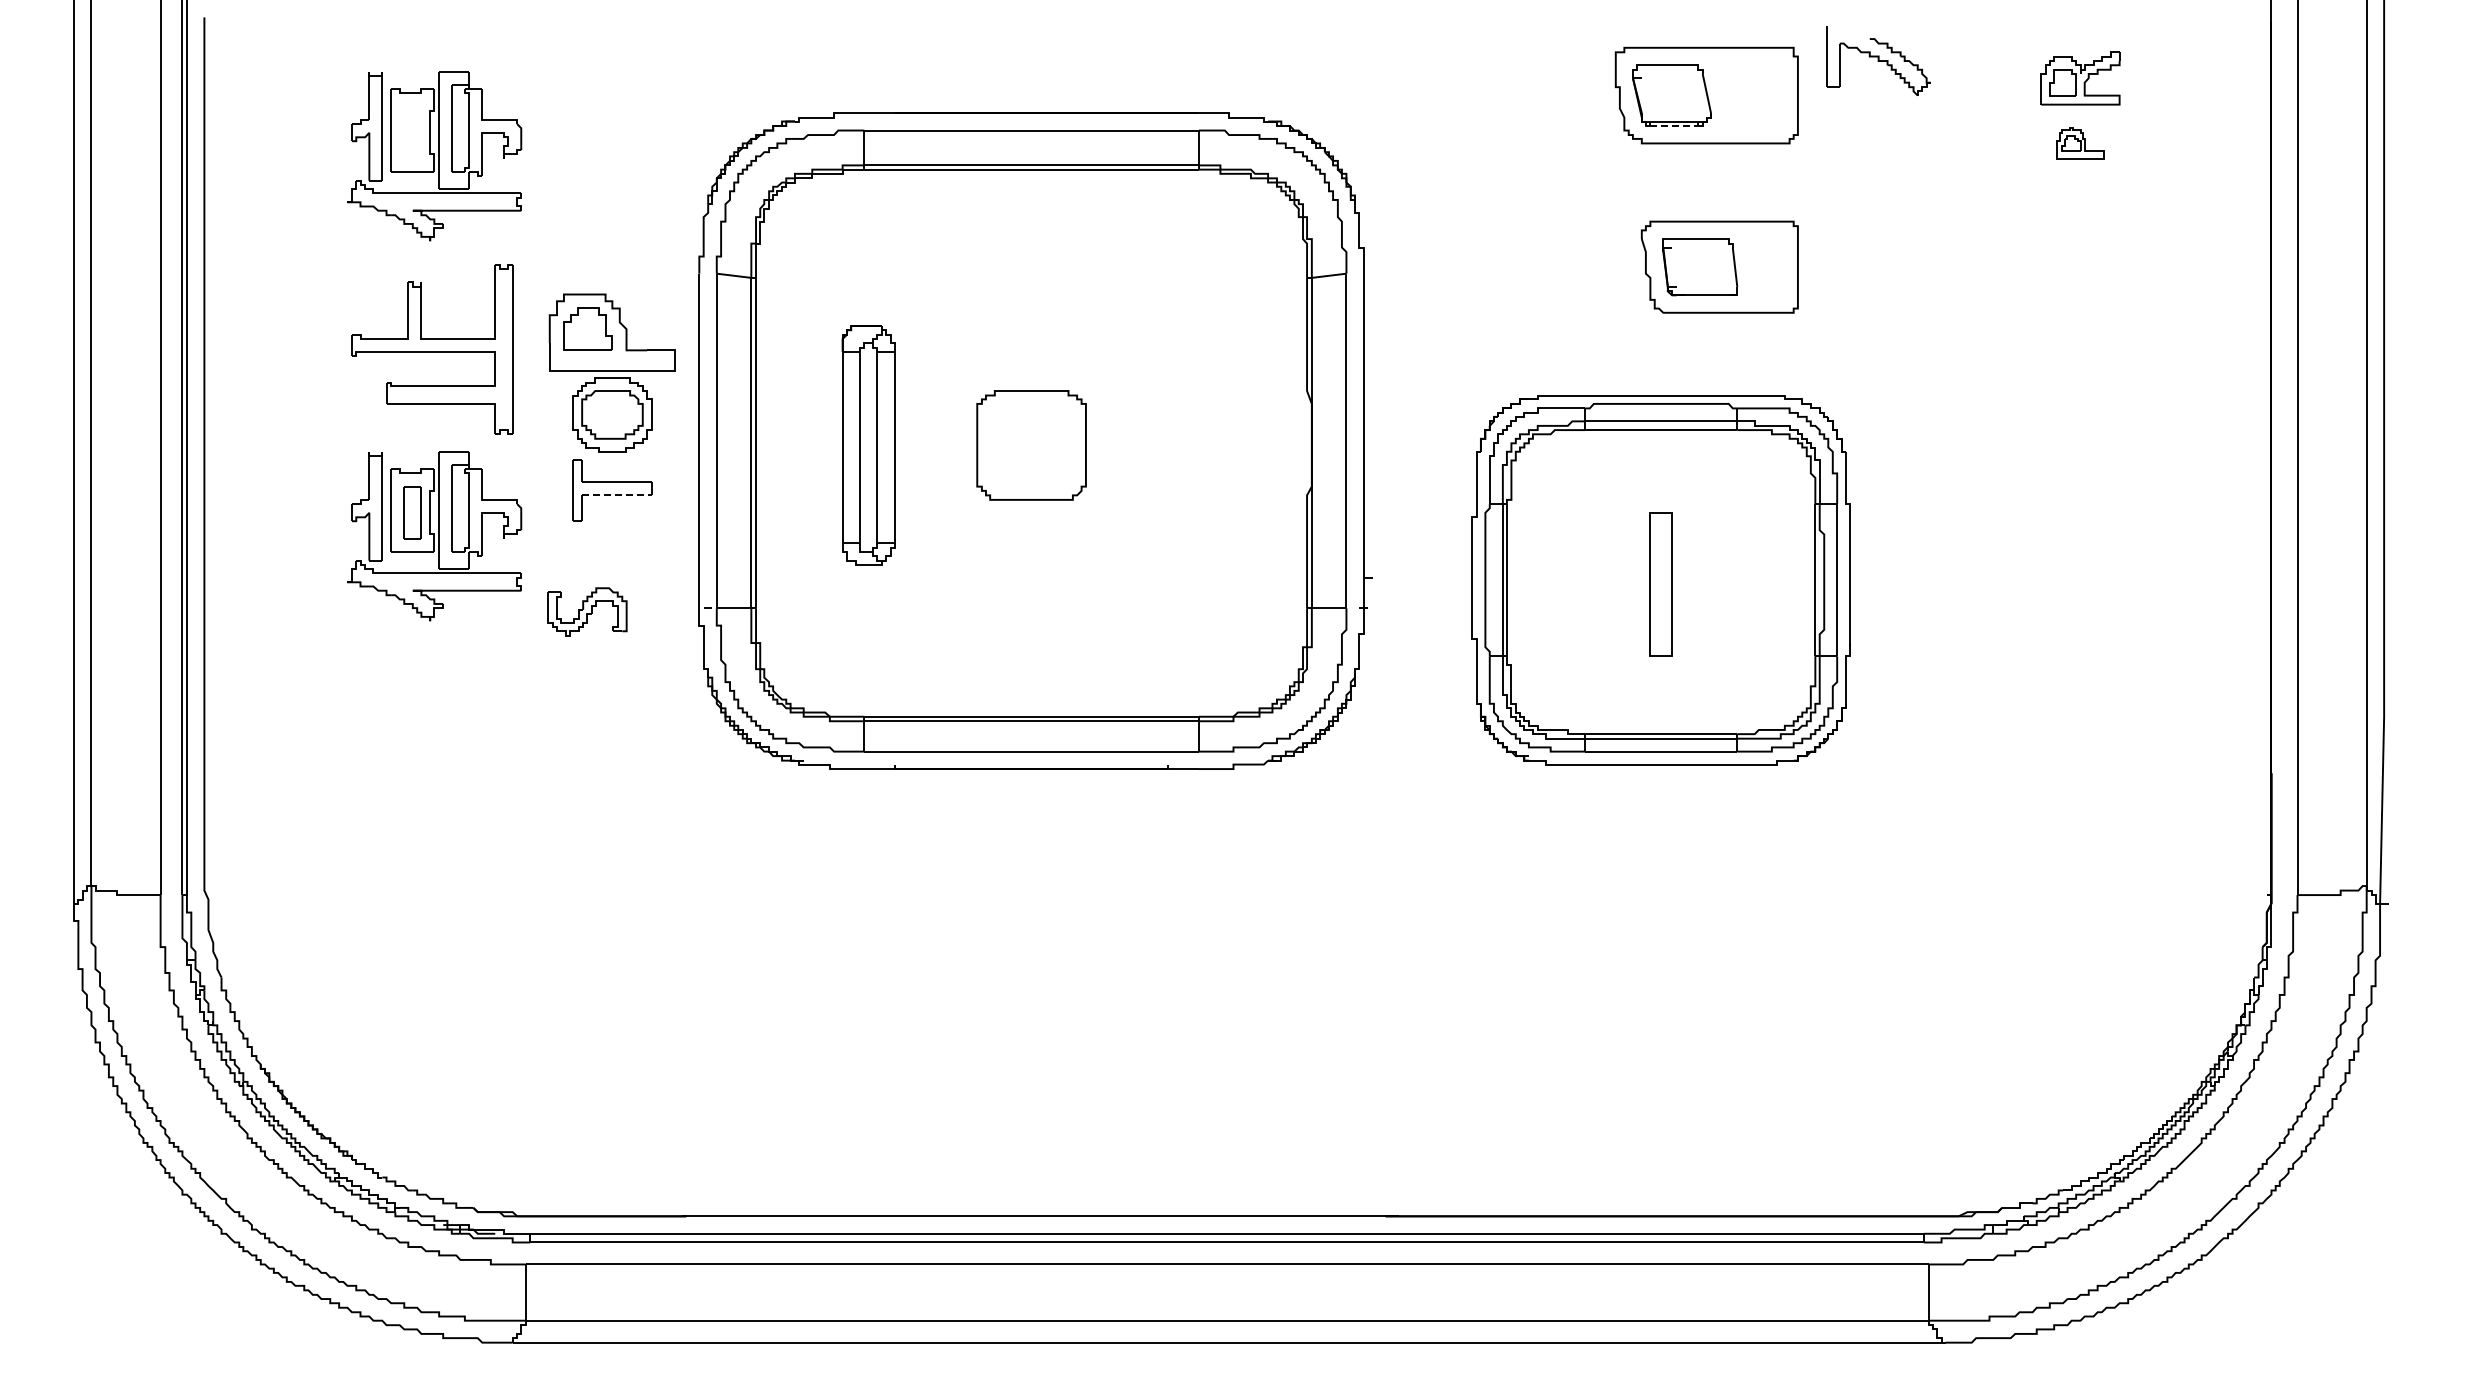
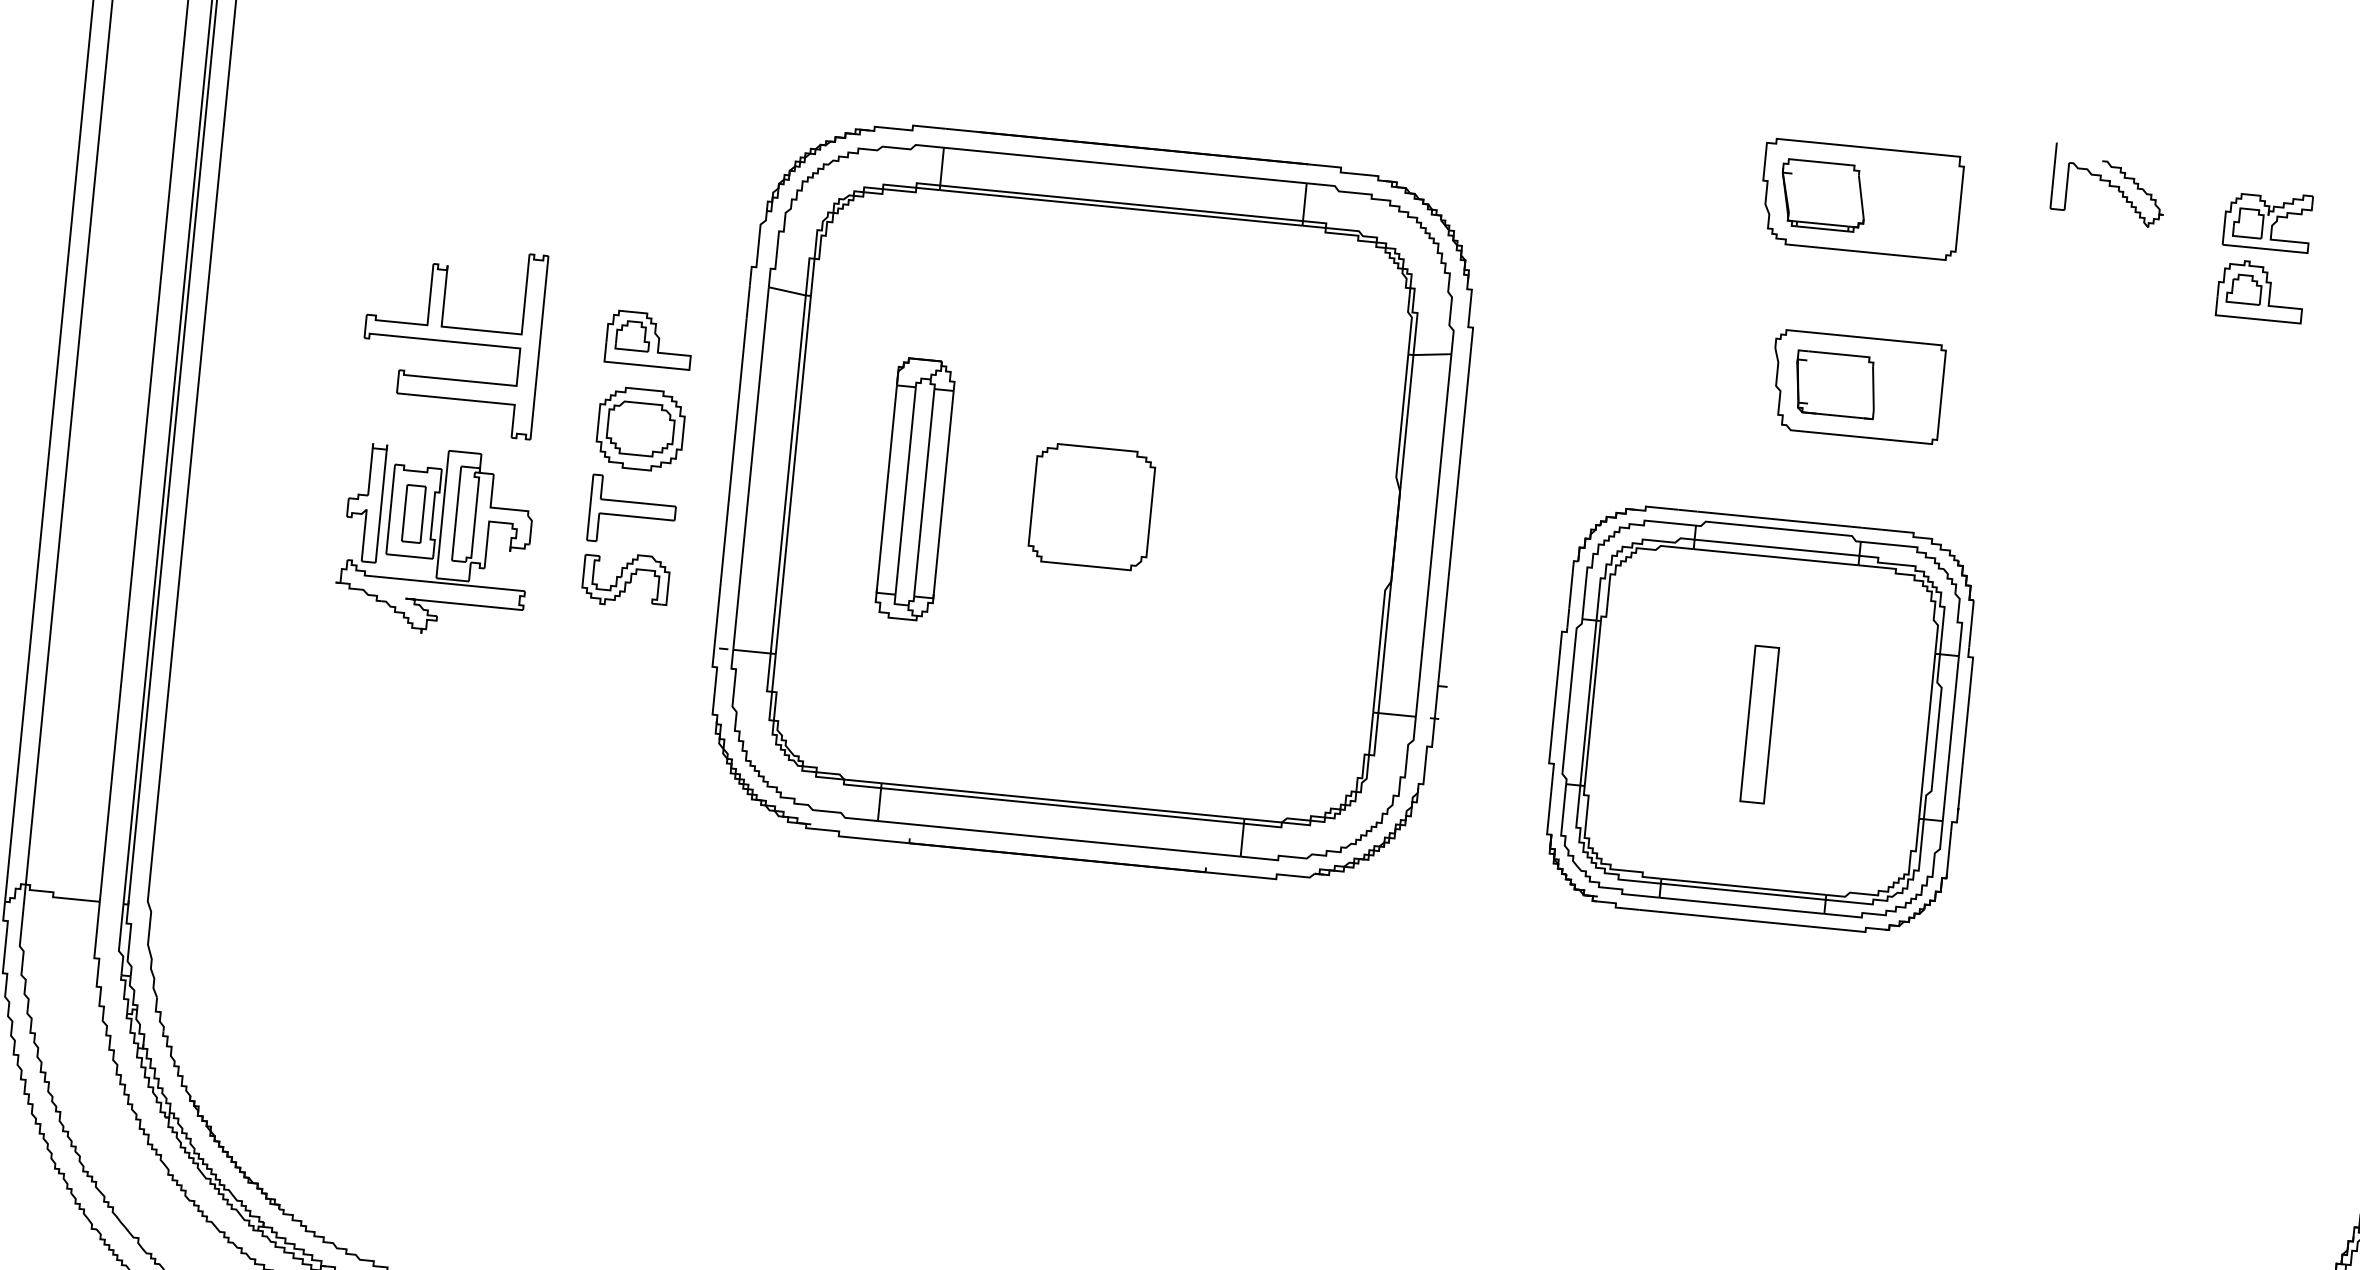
part: (1878, 60) -> (2109, 185), moved
line: (1674, 126) -> (1822, 229), dashed -> solid
part: (2080, 143) -> (2261, 291), size x1.67
part: (434, 156) -> (475, 130), removed
part: (612, 331) -> (649, 338), size x0.62
line: (616, 495) -> (636, 517), dashed -> solid
part: (587, 611) -> (626, 579), moved

